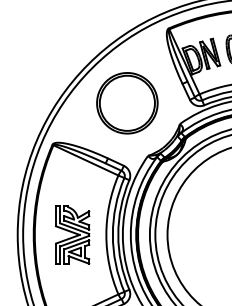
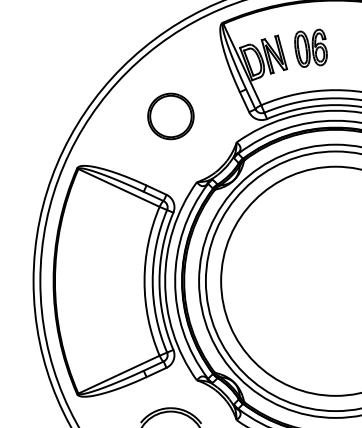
part: (127, 103) -> (170, 116), size x0.6
part: (72, 235) -> (102, 281), removed

